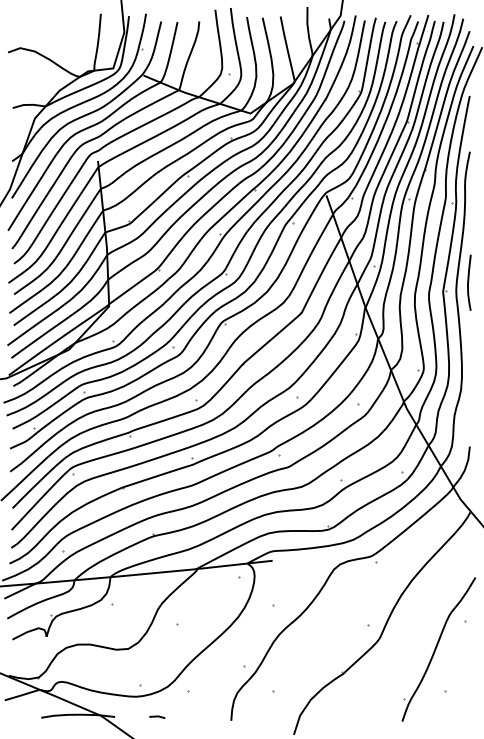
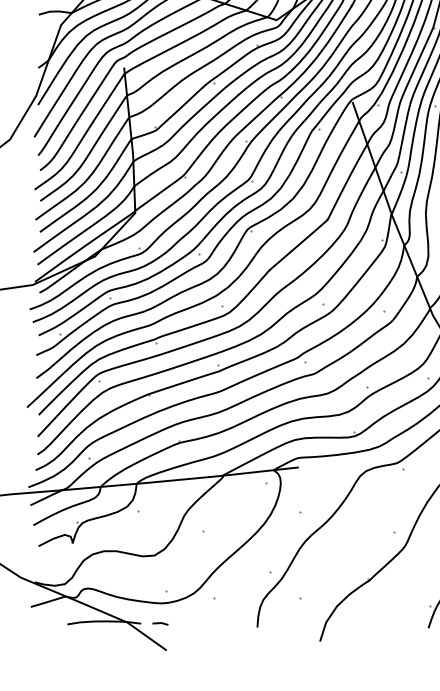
line: (157, 716) -> (160, 623), moved

